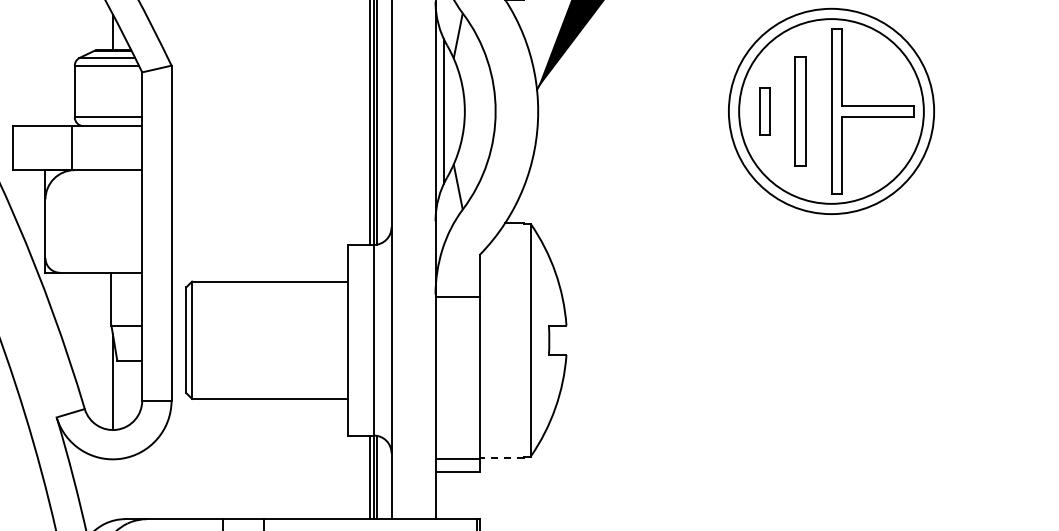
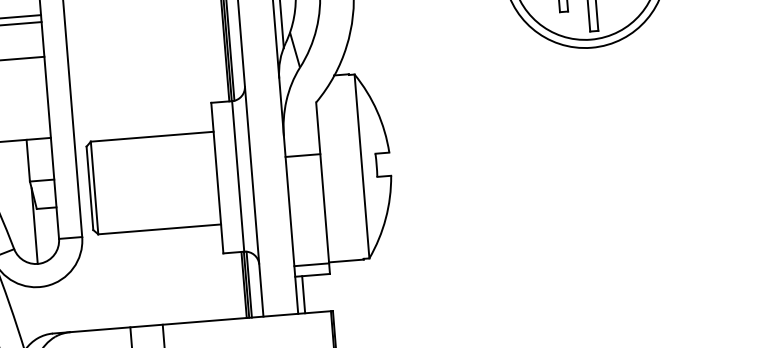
line: (457, 296) -> (302, 155), moved
line: (501, 457) -> (346, 260), dashed -> solid
line: (444, 495) -> (303, 294), added

